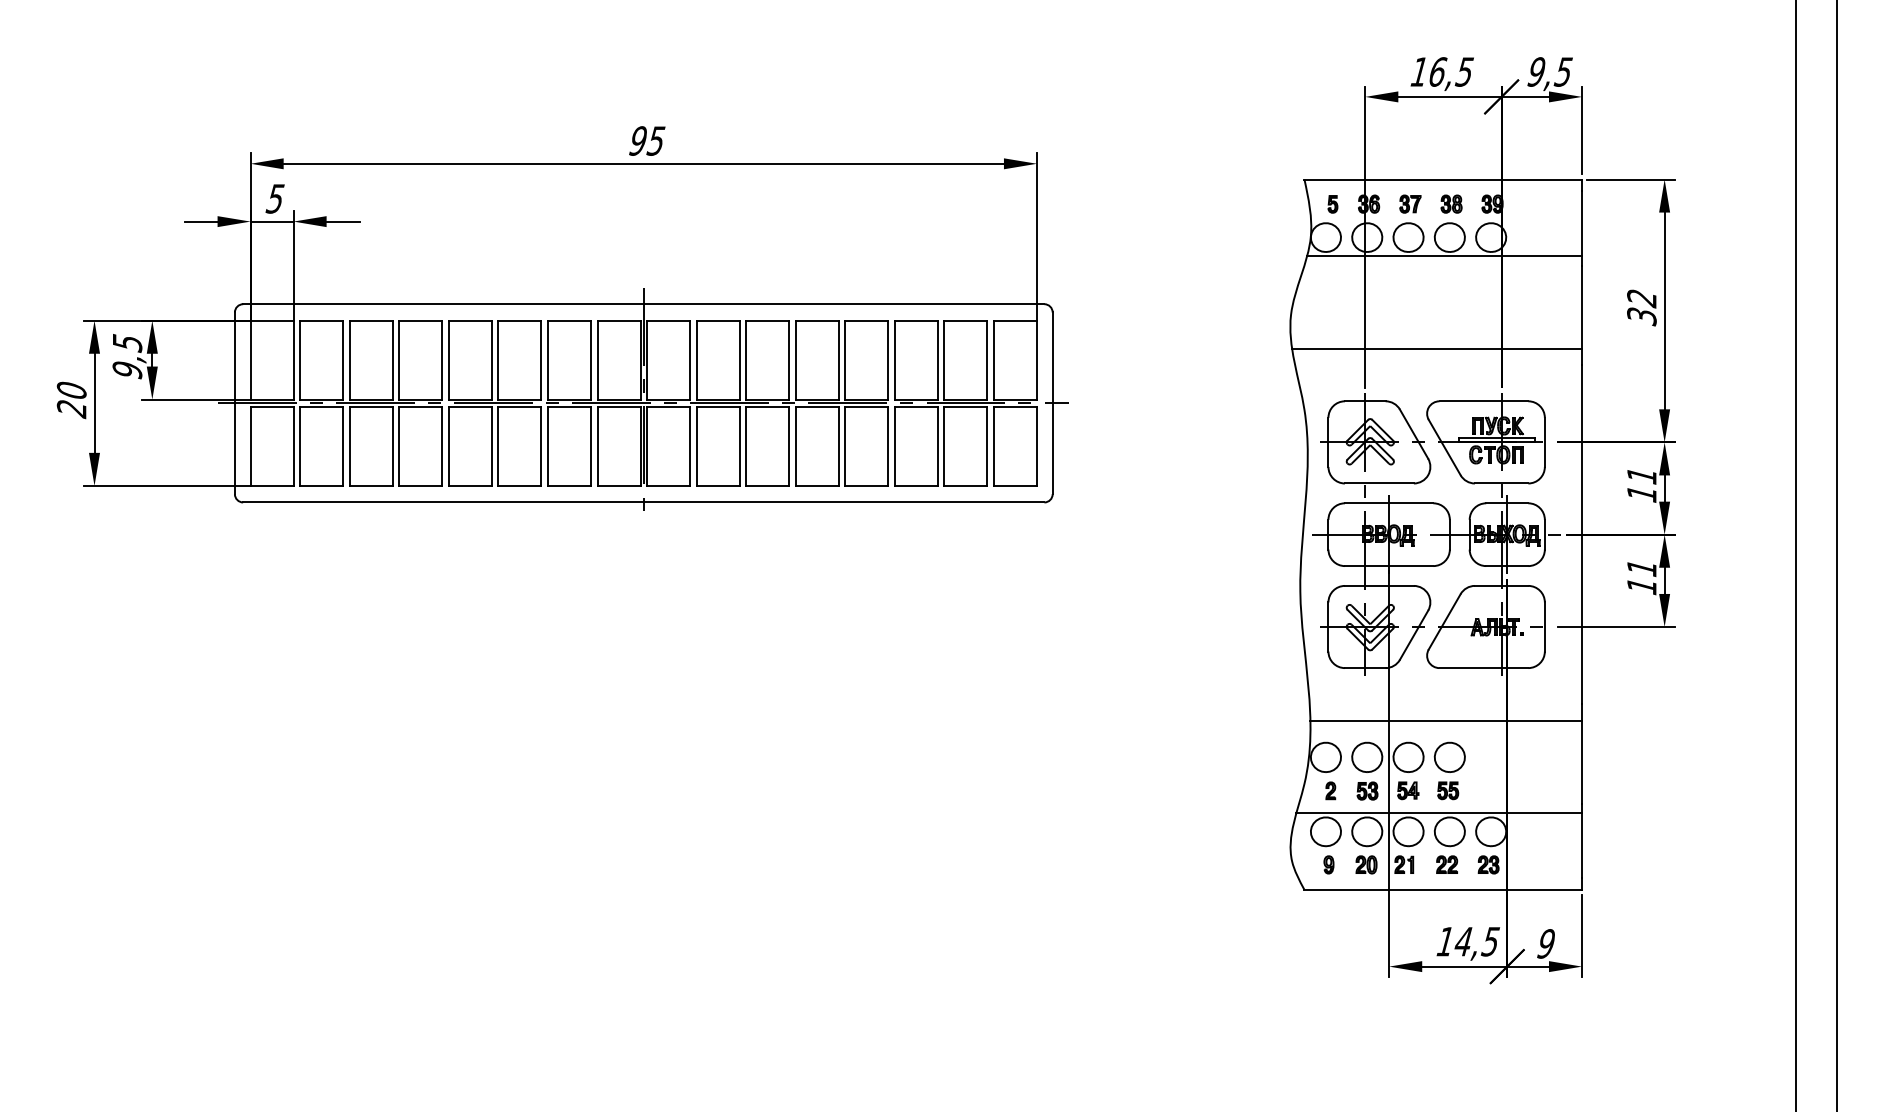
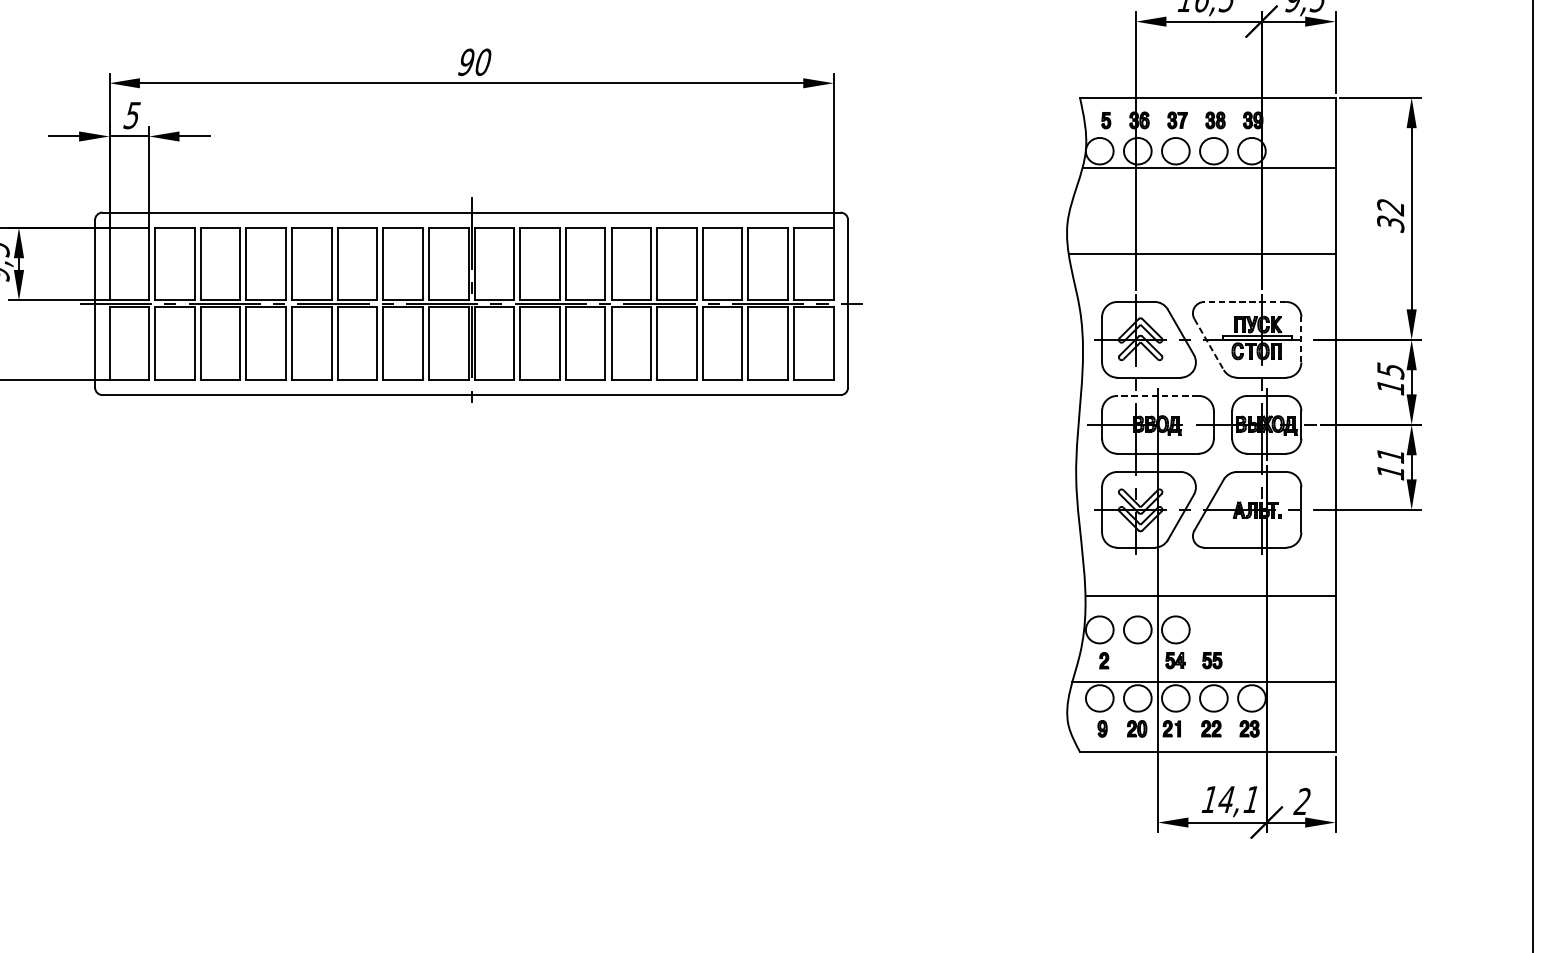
text: (655, 140) -> (482, 61), 95 -> 90
line: (1483, 401) -> (1244, 302), solid -> dashed
line: (1544, 442) -> (1301, 339), solid -> dashed
line: (1444, 447) -> (1208, 344), solid -> dashed
text: (1641, 475) -> (1390, 370), 11 -> 15
line: (1388, 503) -> (1157, 396), solid -> dashed
part: (1449, 756) -> (1213, 629), removed
part: (1367, 790) -> (1138, 660), removed
text: (1490, 941) -> (1251, 799), 14,5 -> 14,1
text: (1545, 943) -> (1301, 801), 9 -> 2

